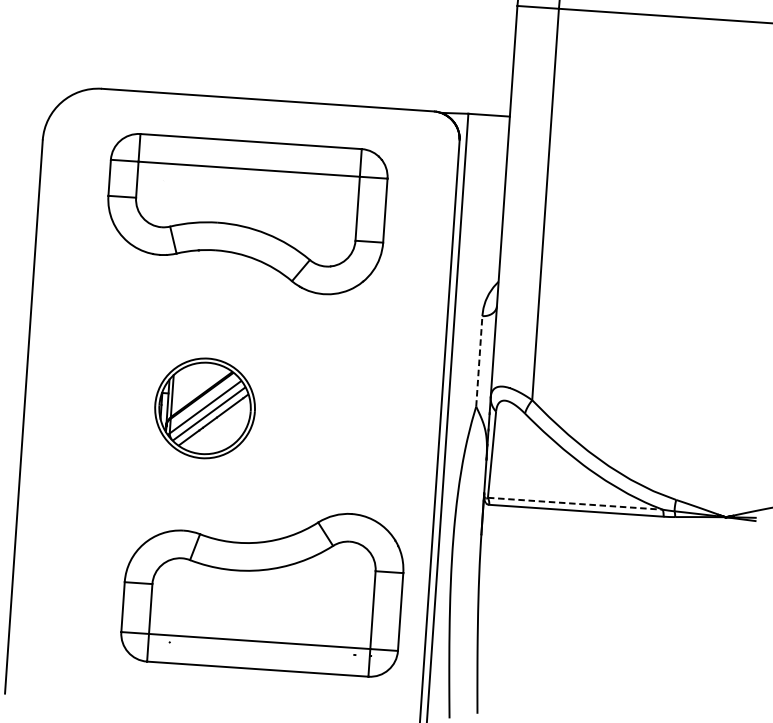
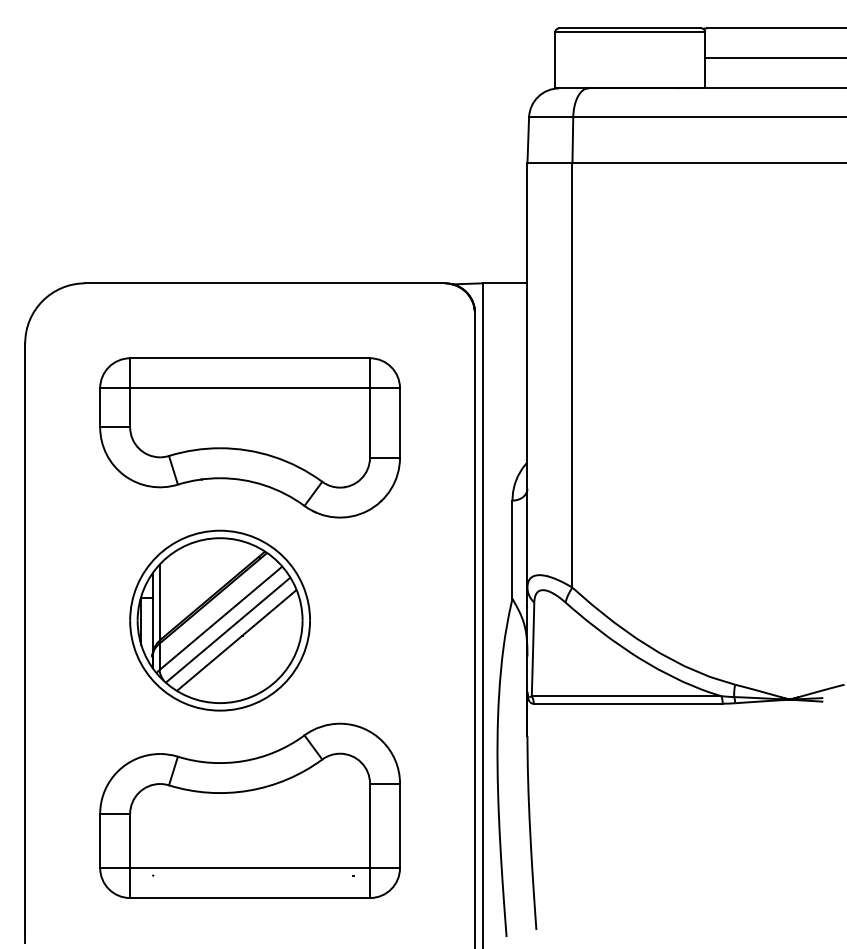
part: (245, 214) -> (249, 437), moved
line: (479, 361) -> (512, 549), dashed -> solid
part: (204, 408) -> (219, 620), size x1.67
line: (575, 504) -> (626, 696), dashed -> solid
part: (262, 588) -> (249, 810), moved

